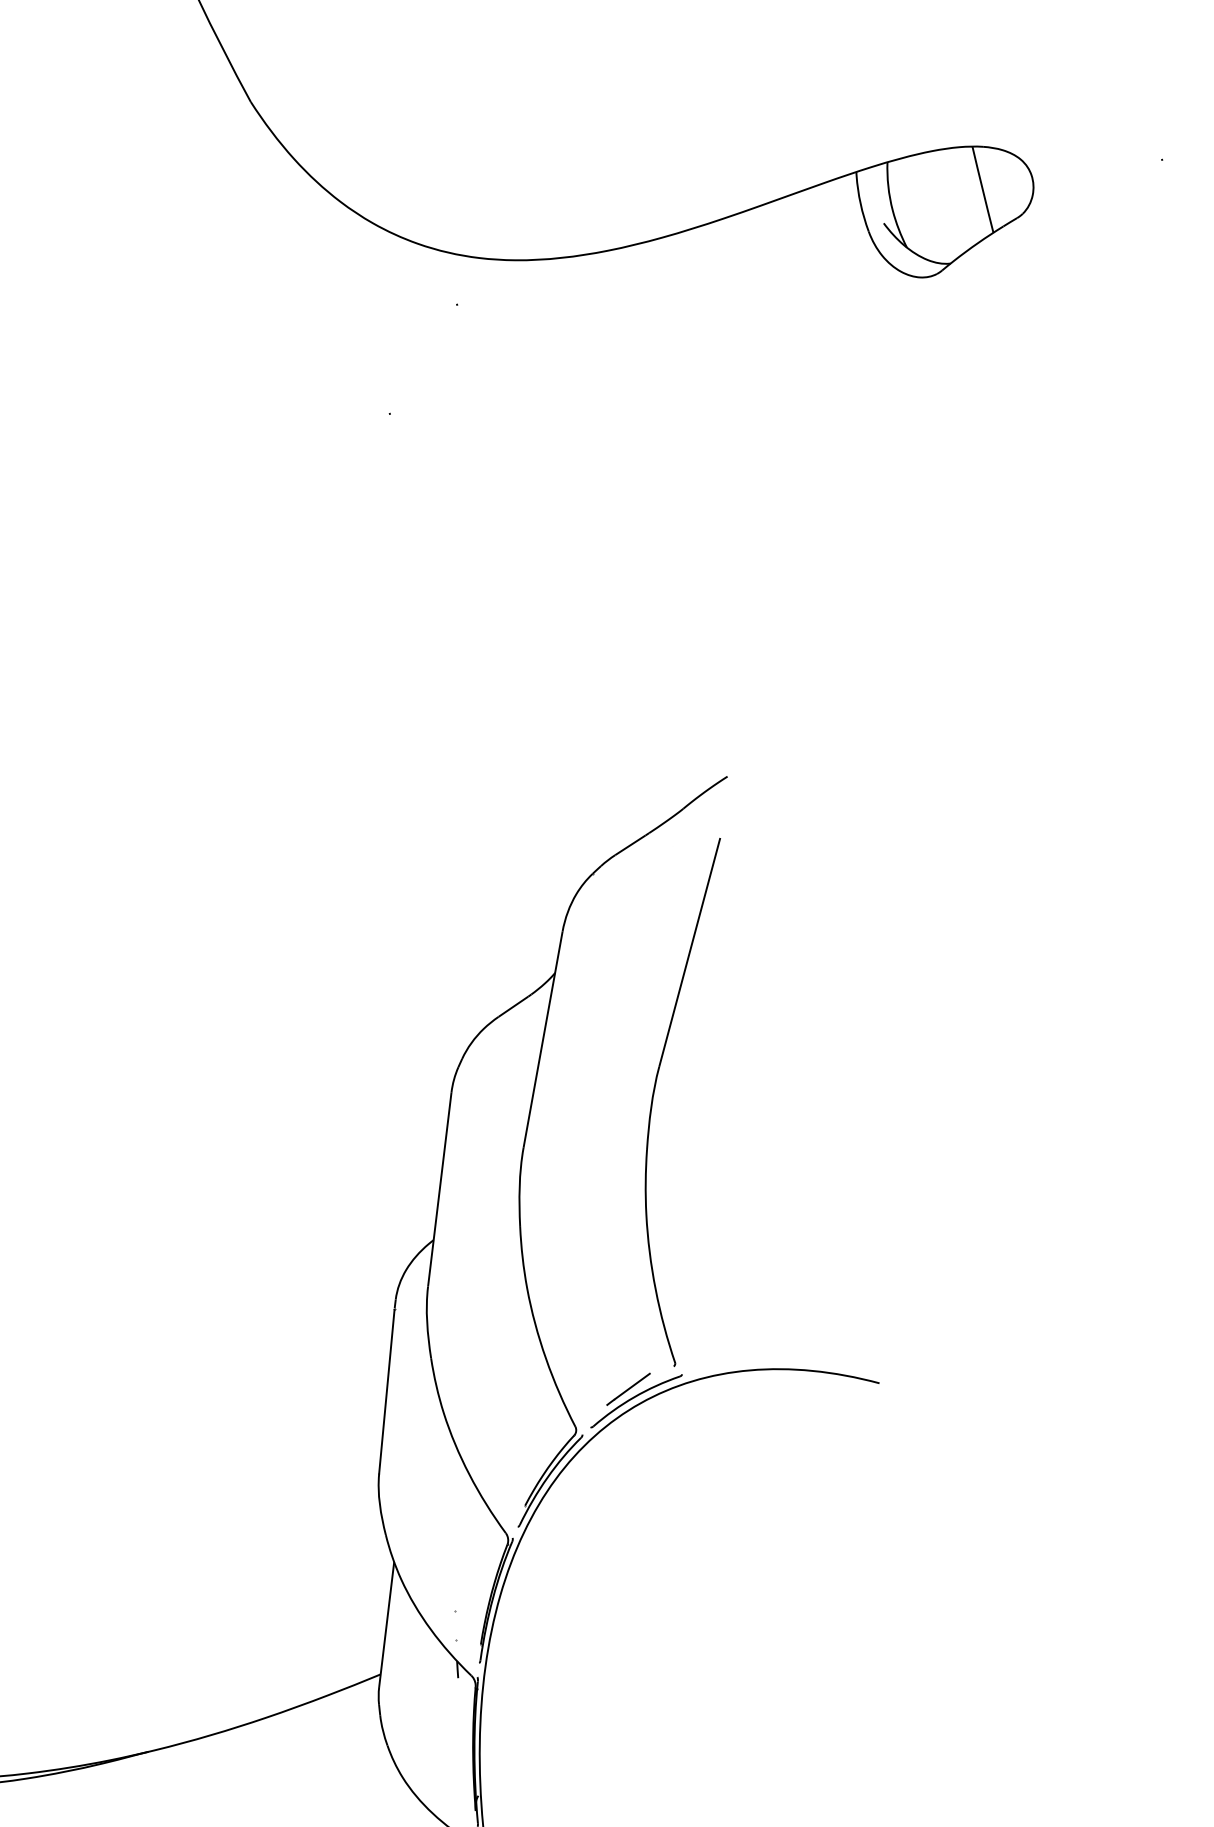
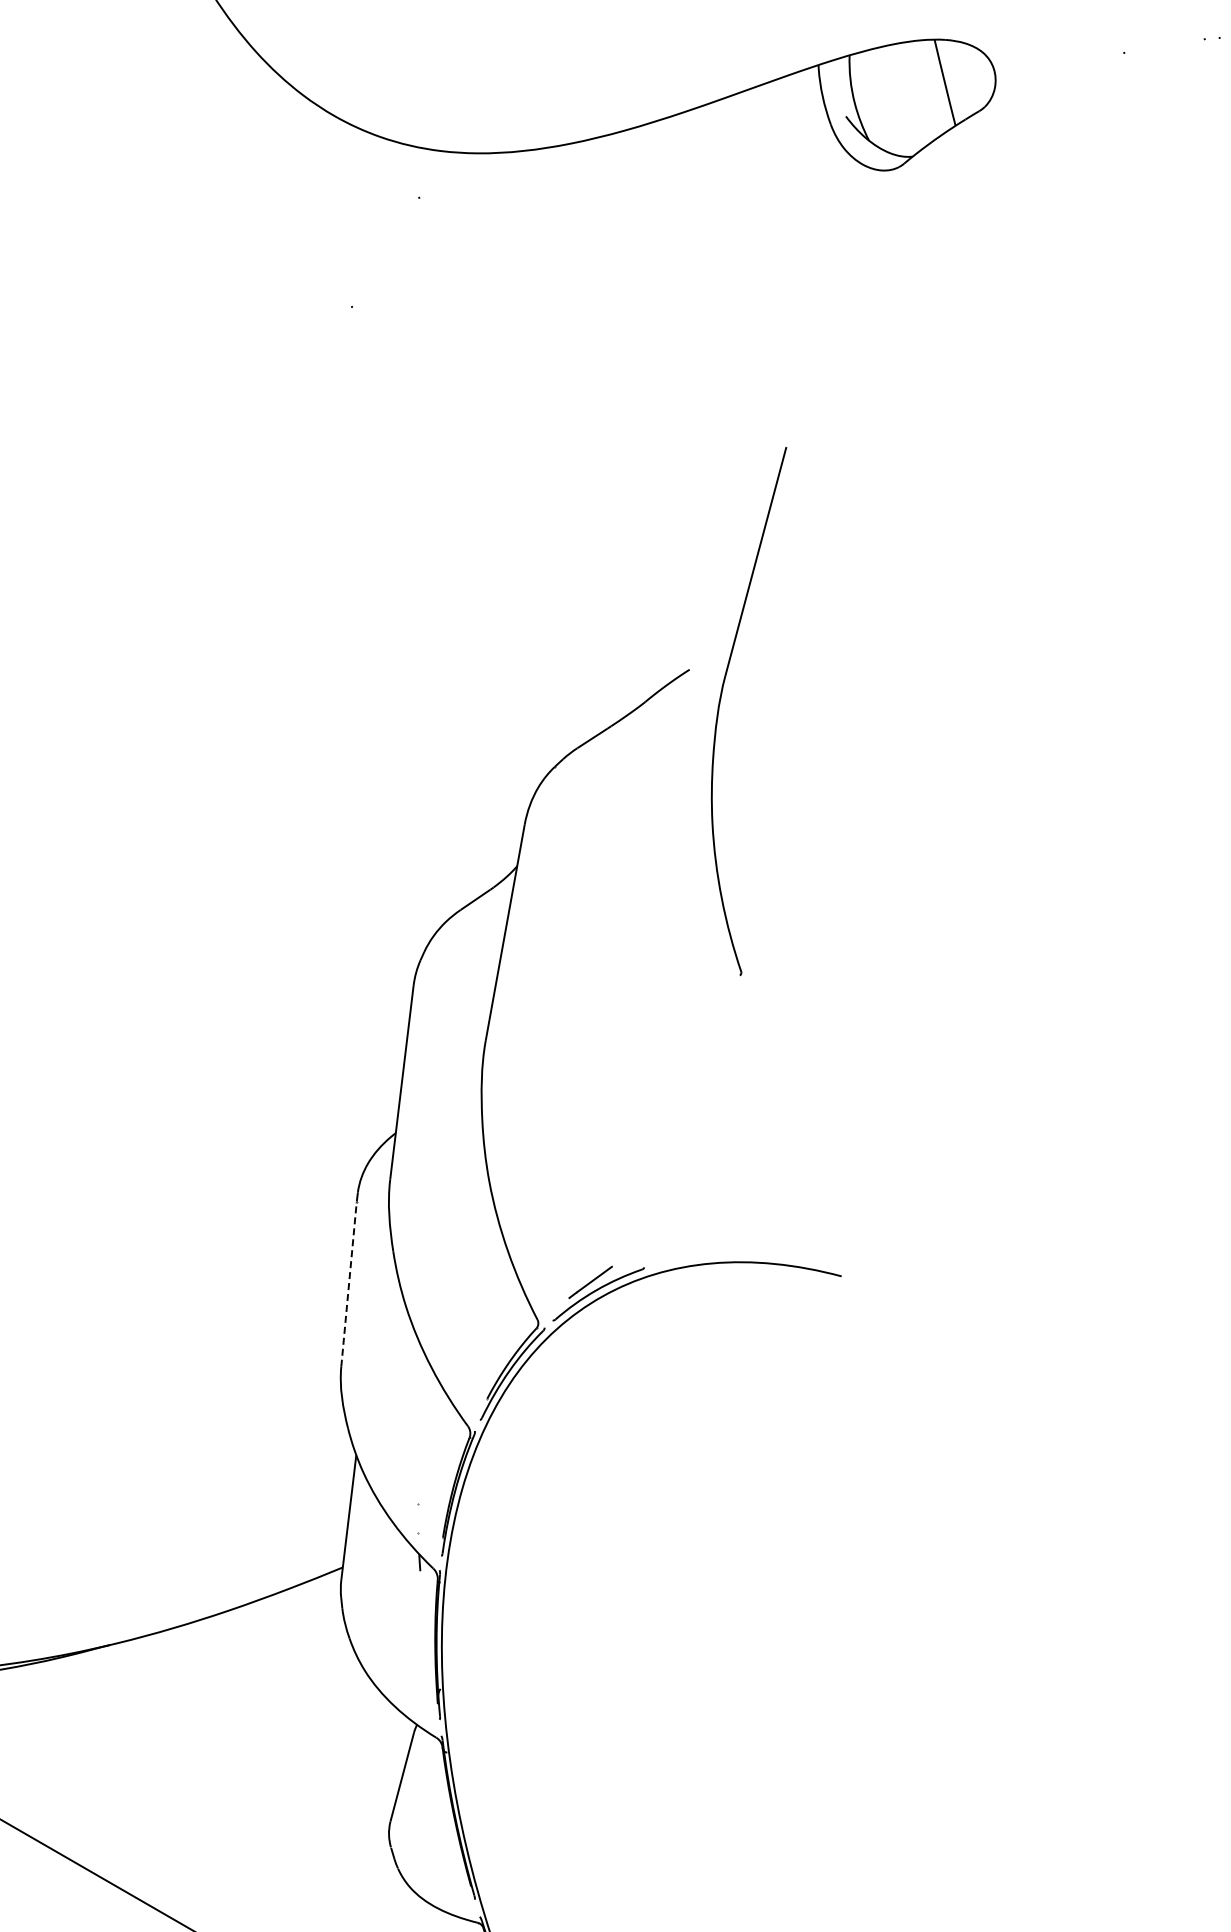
part: (654, 1095) -> (720, 704), moved
line: (387, 1391) -> (349, 1284), solid -> dashed

